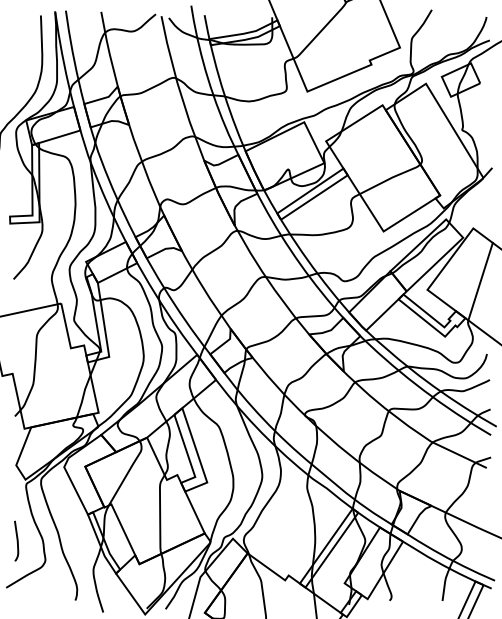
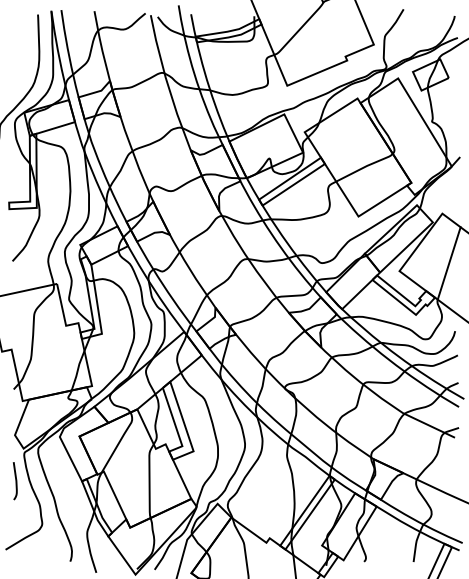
curve: (16, 541) -> (15, 481), moved

